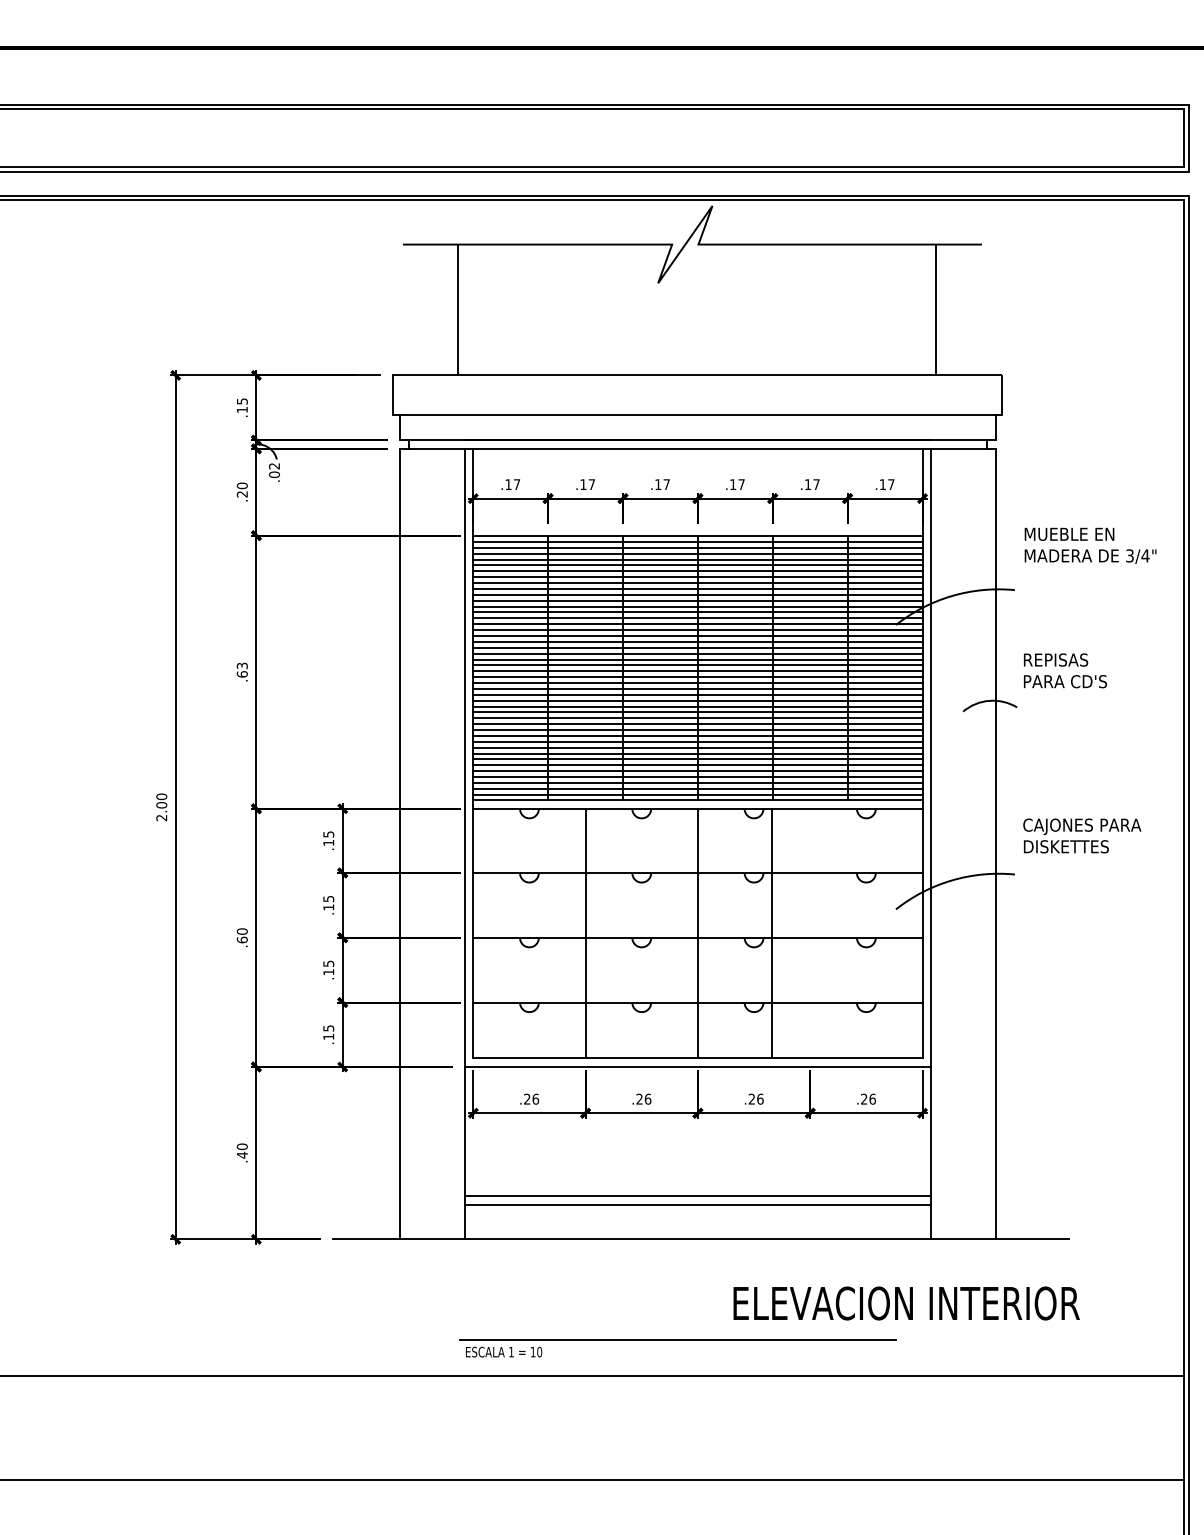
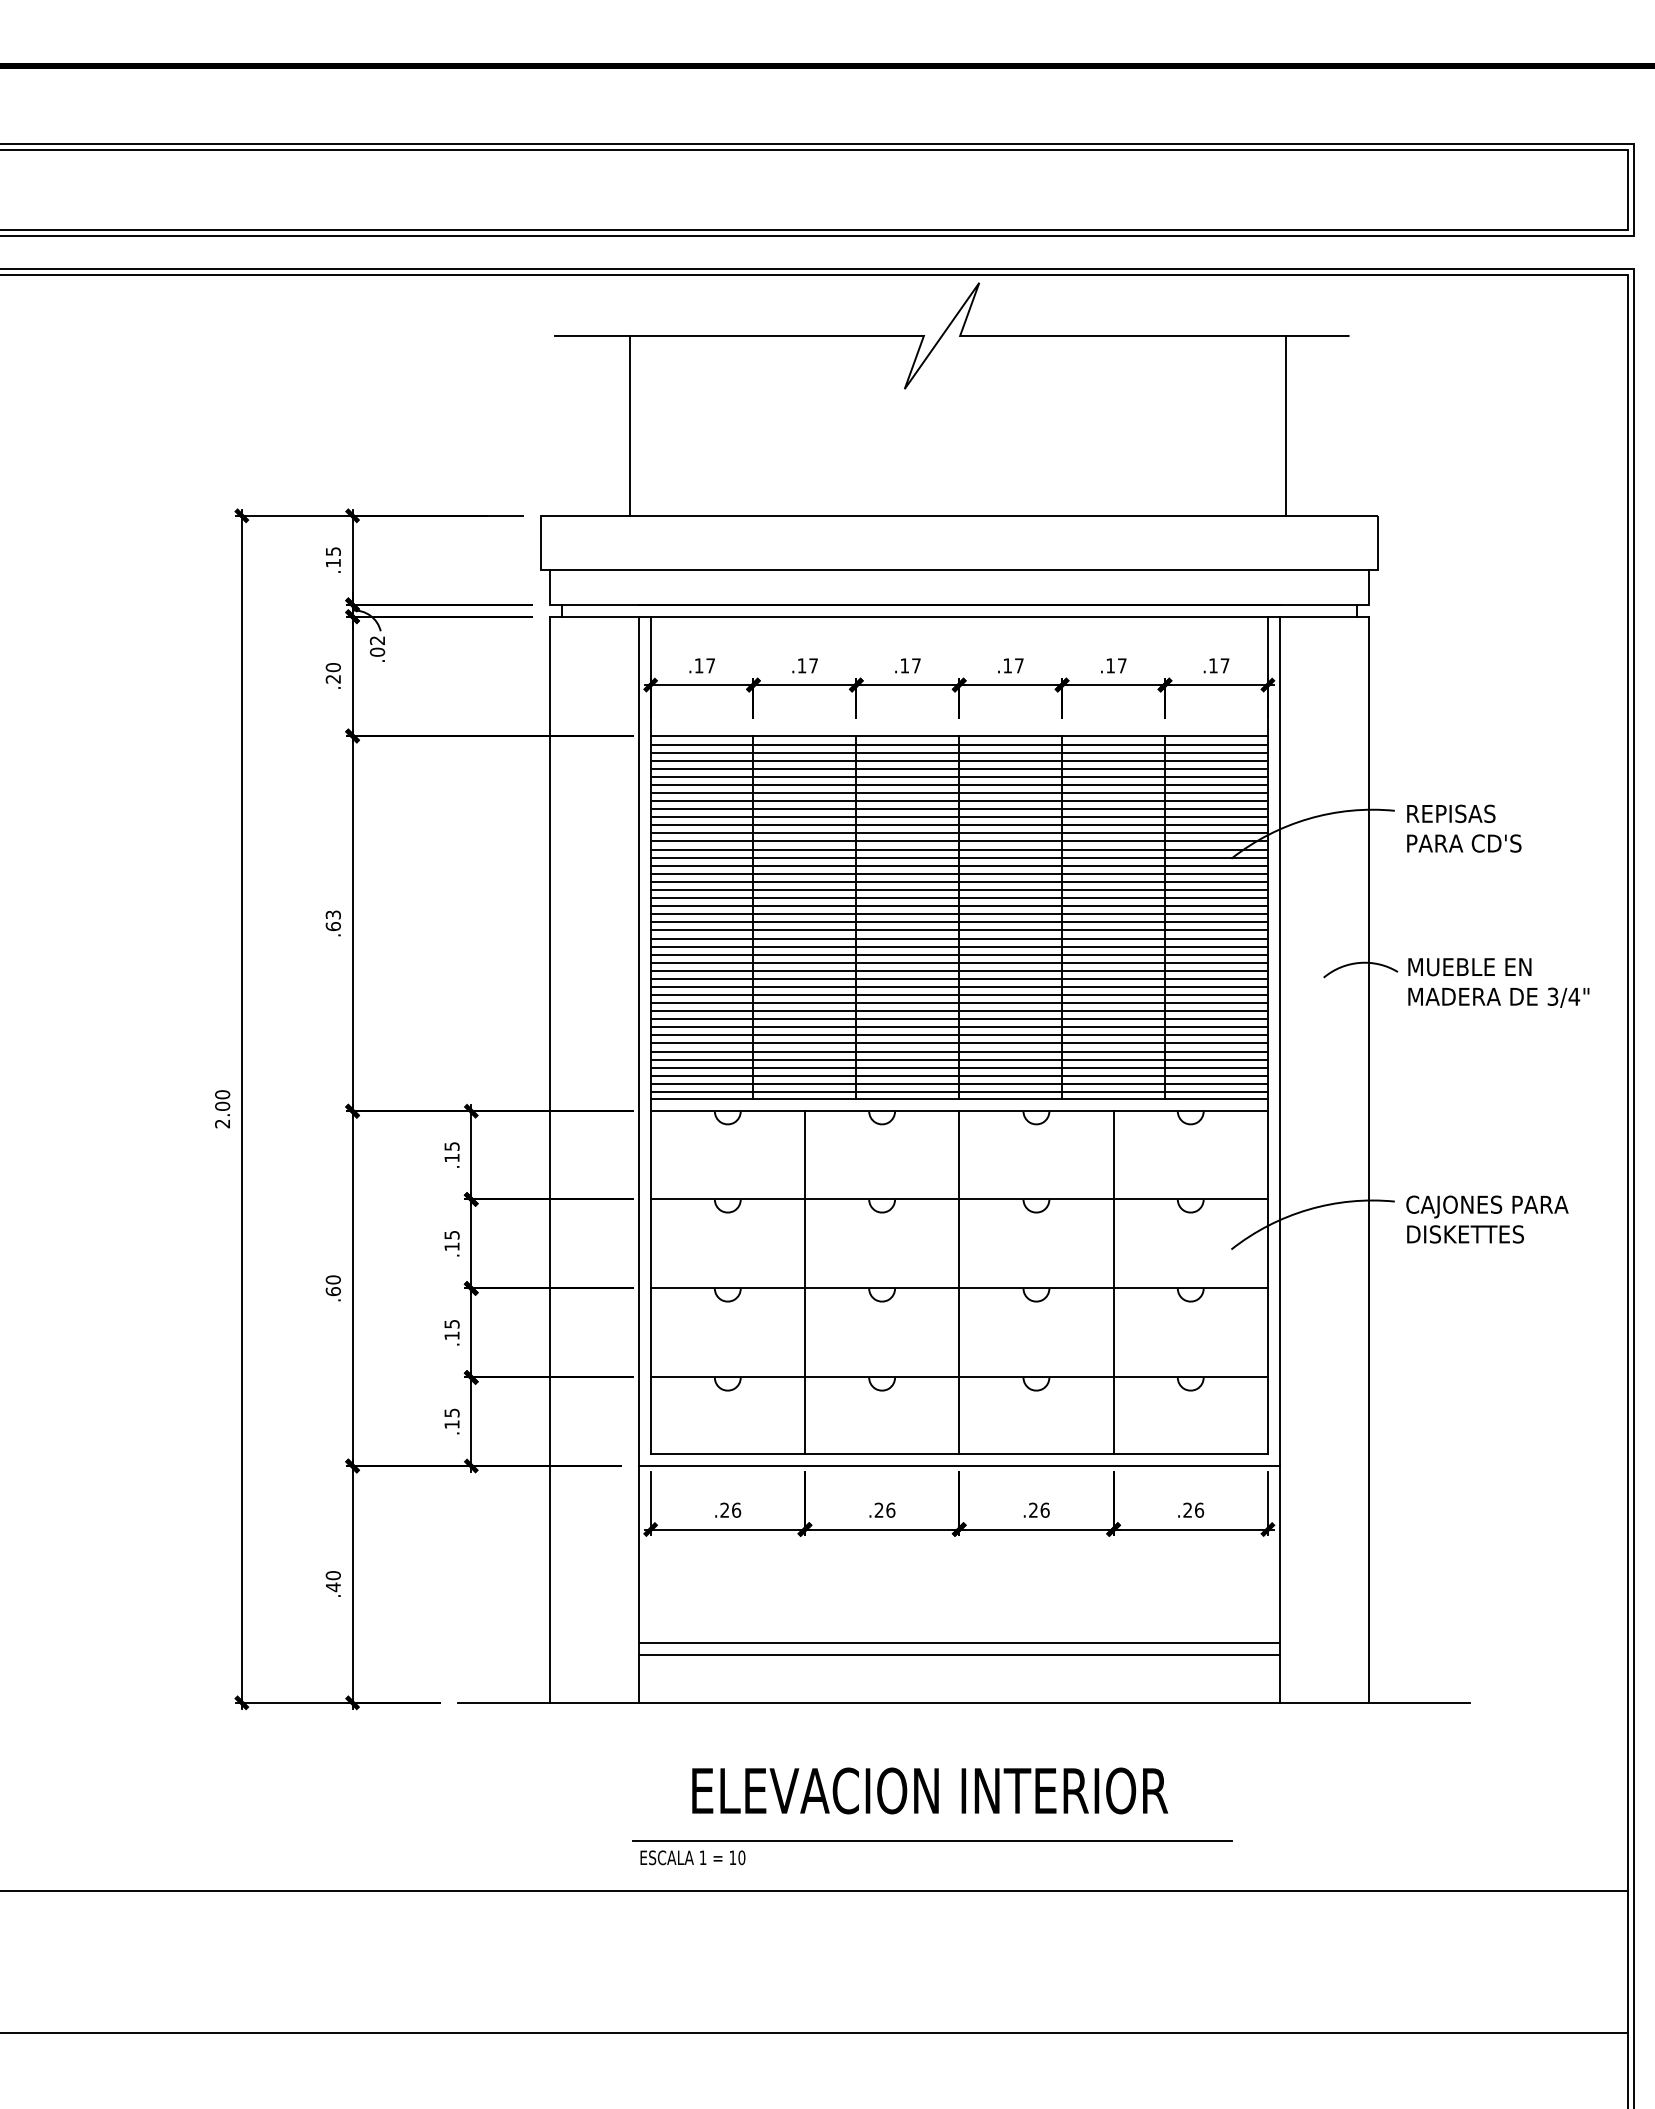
text: (1090, 545) -> (1498, 982), moved
text: (1065, 670) -> (1464, 828), moved
text: (1082, 835) -> (1487, 1219), moved
line: (772, 933) -> (1113, 1282), moved
text: (906, 1303) -> (930, 1790), moved

